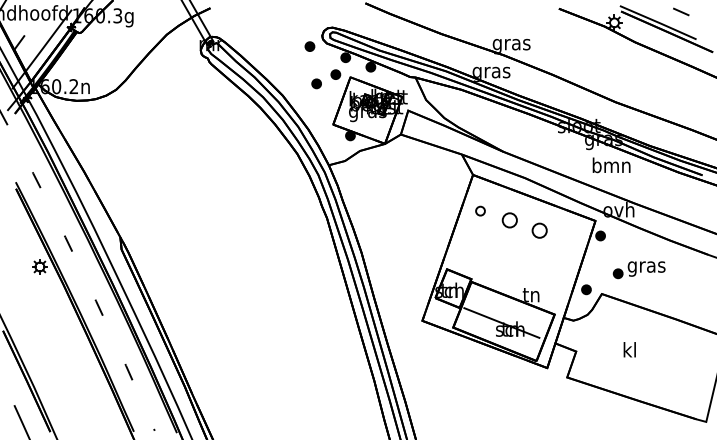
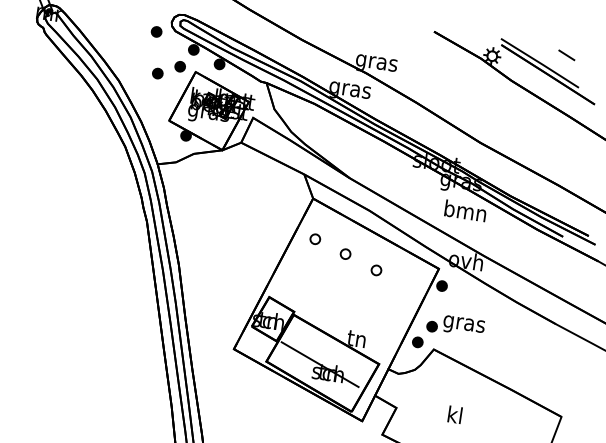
part: (509, 220) -> (345, 254), size x0.62
part: (539, 230) -> (376, 270), size x0.62
part: (638, 270) -> (454, 326), moved

